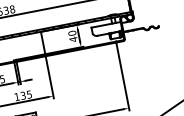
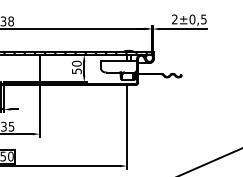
text: (73, 39) -> (76, 71), 40 -> 50

